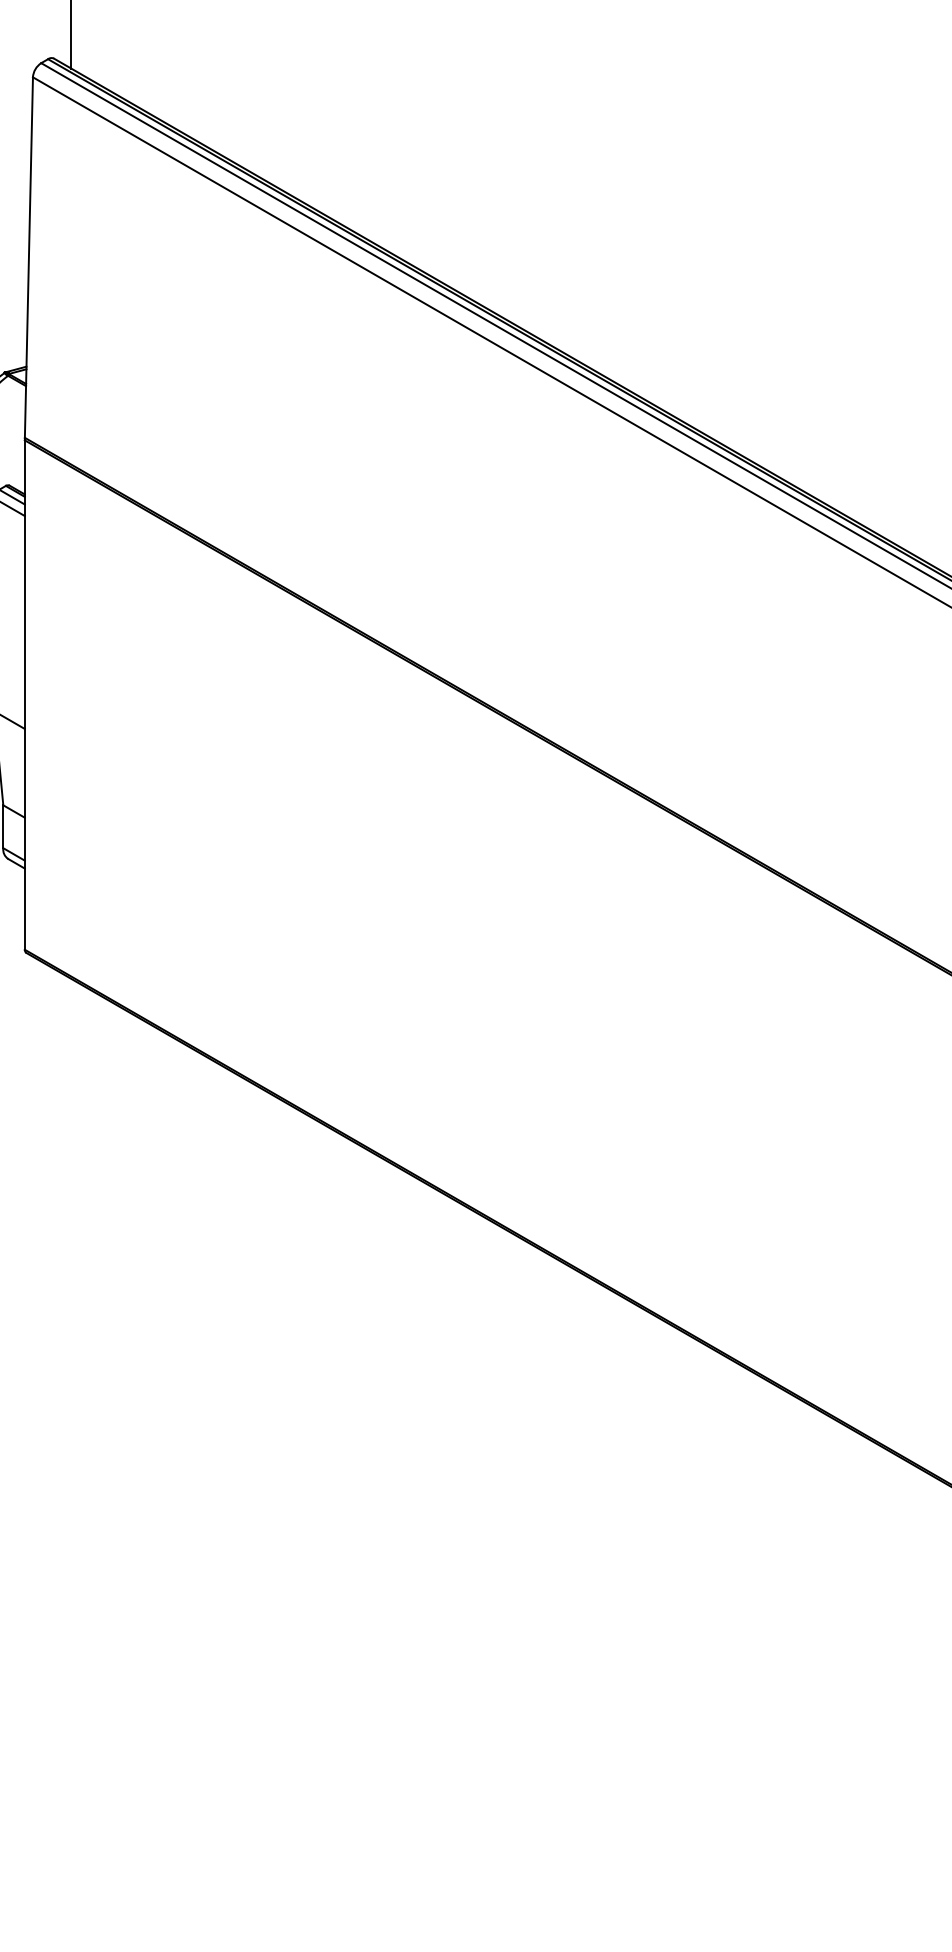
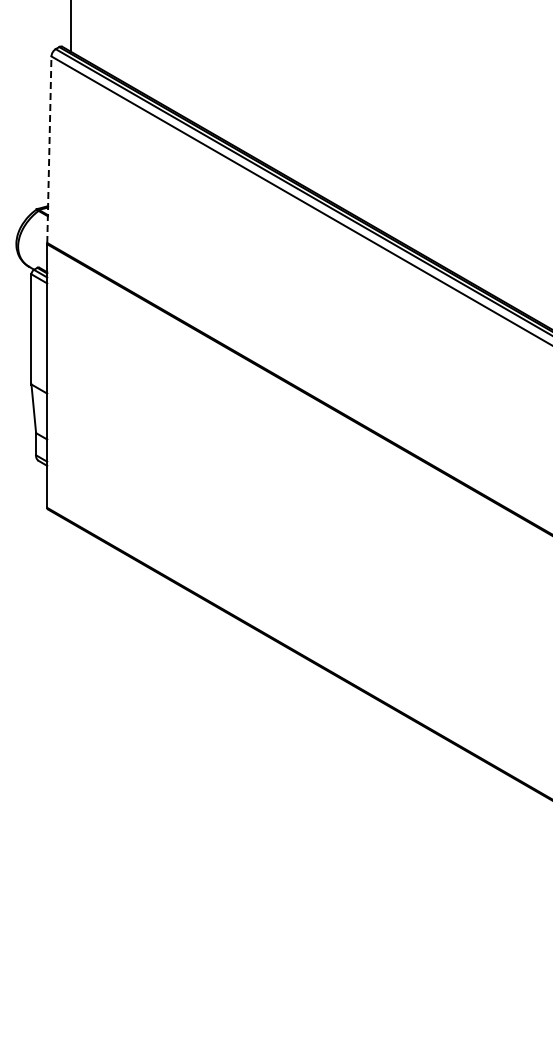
line: (29, 257) -> (49, 149), solid -> dashed

